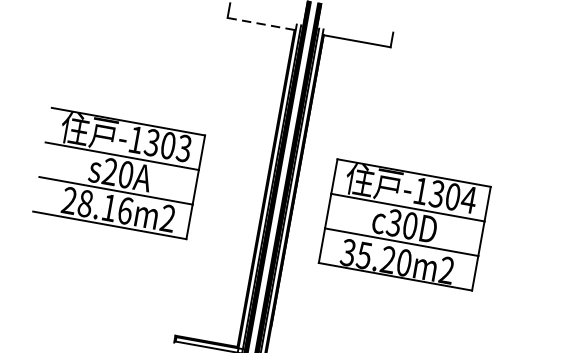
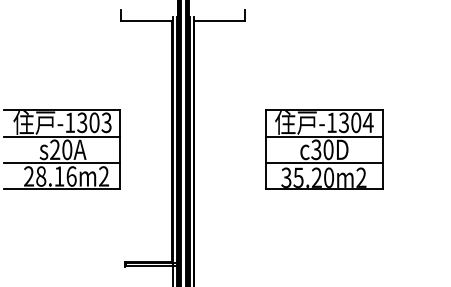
line: (262, 23) -> (147, 20), dashed -> solid
part: (405, 224) -> (324, 149), moved

